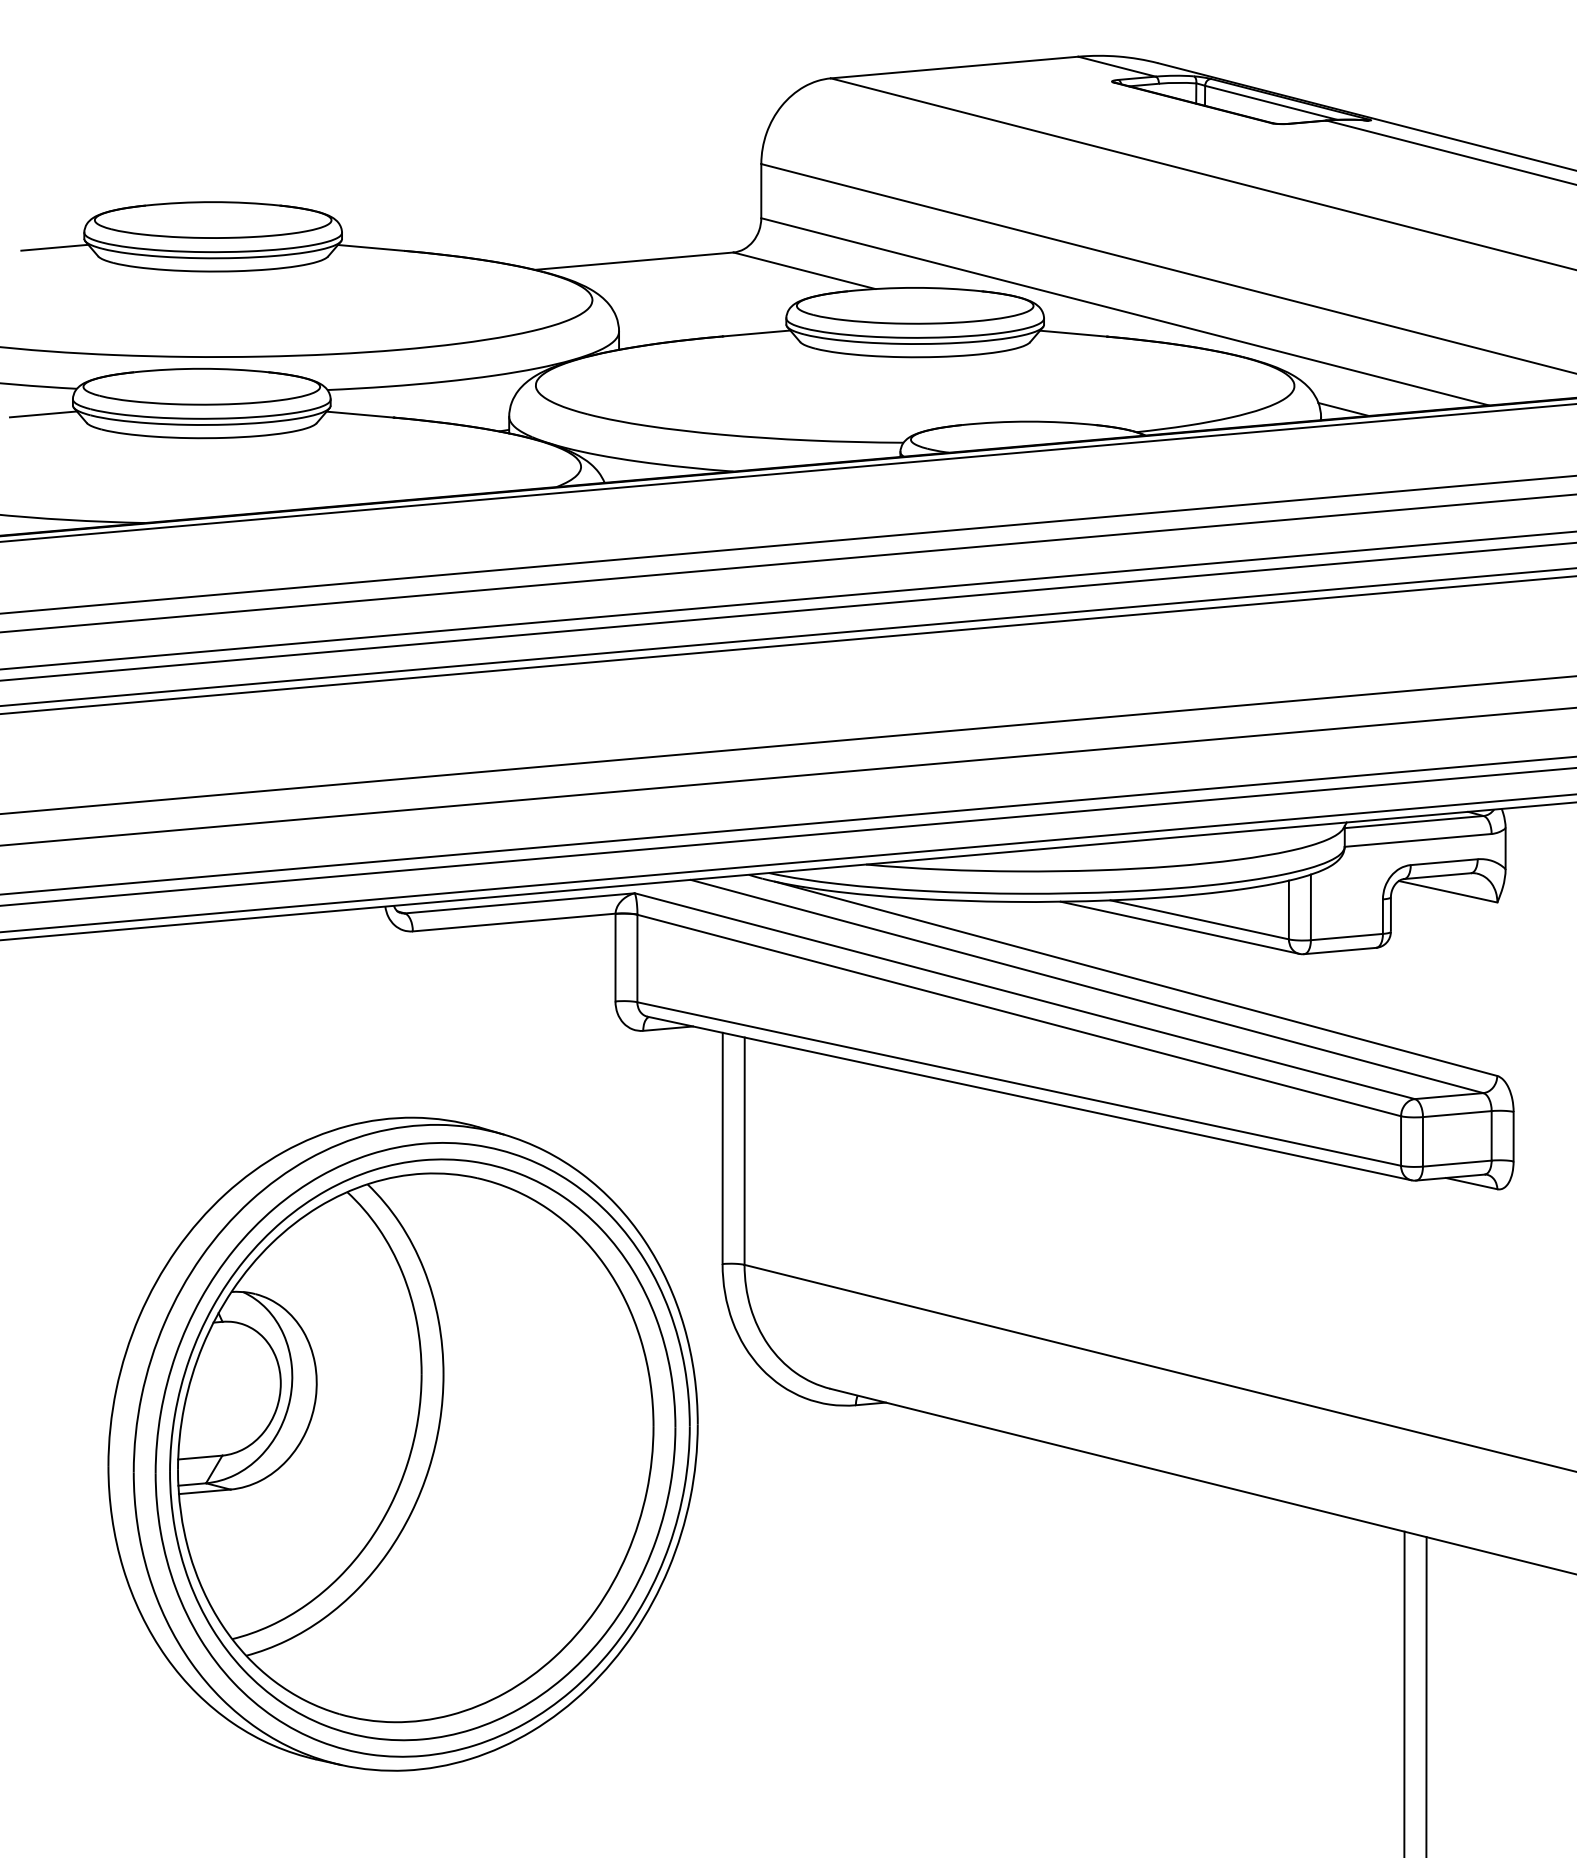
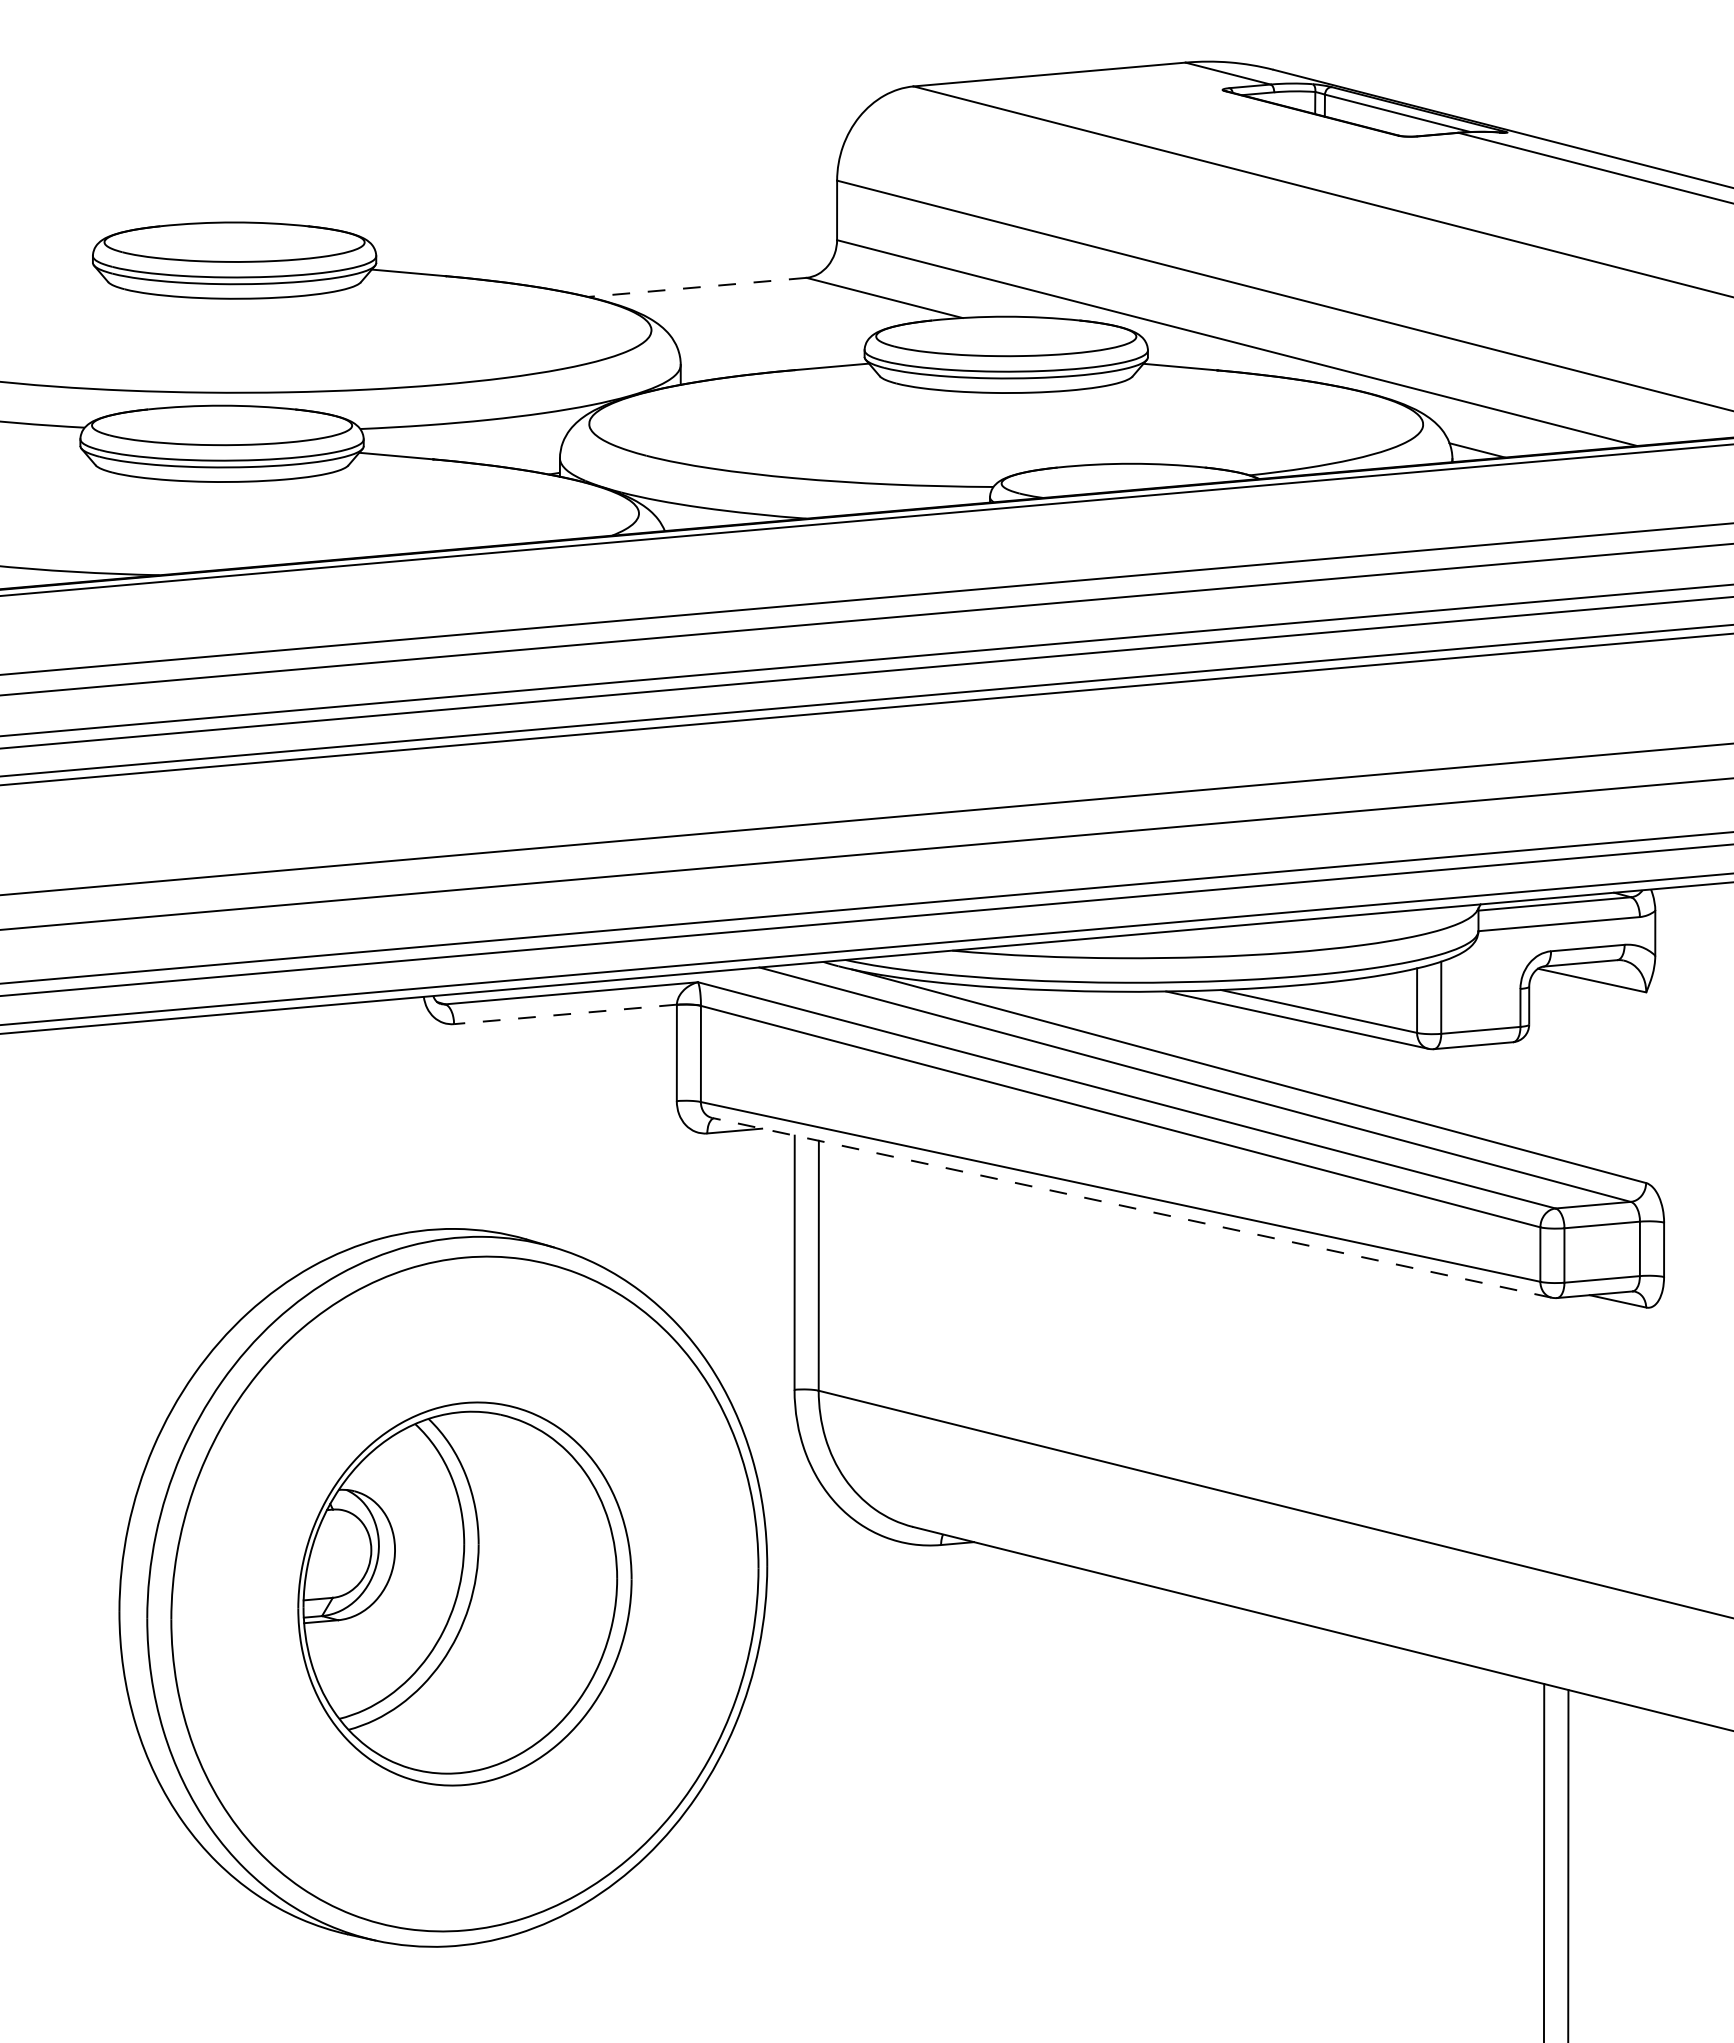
line: (54, 247) -> (60, 272), removed
line: (634, 261) -> (697, 287), solid -> dashed
line: (43, 414) -> (47, 455), removed
line: (514, 922) -> (565, 1014), solid -> dashed
line: (1029, 1098) -> (1131, 1207), solid -> dashed
part: (422, 1449) -> (464, 1593), size x0.6

